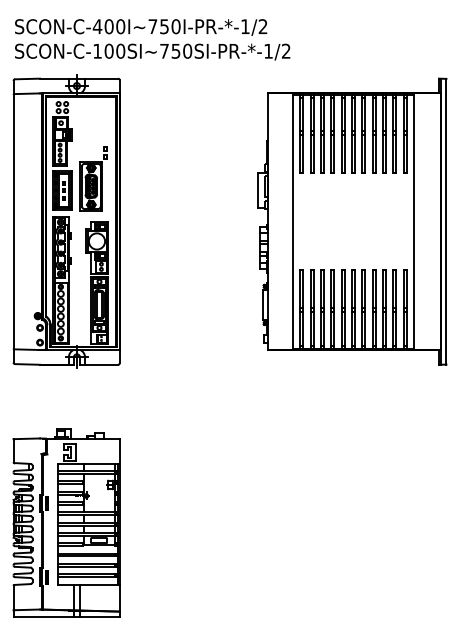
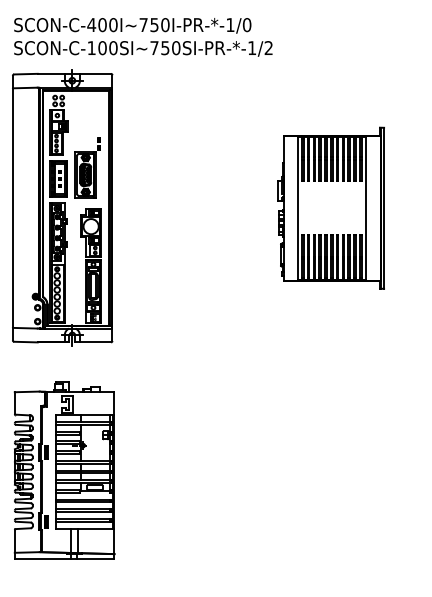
text: (262, 27) -> (246, 25), SCON-C-400I~750I-PR-*-1/2 -> SCON-C-400I~750I-PR-*-1/0
part: (353, 222) -> (331, 208), size x0.6
part: (66, 522) -> (64, 470), moved

